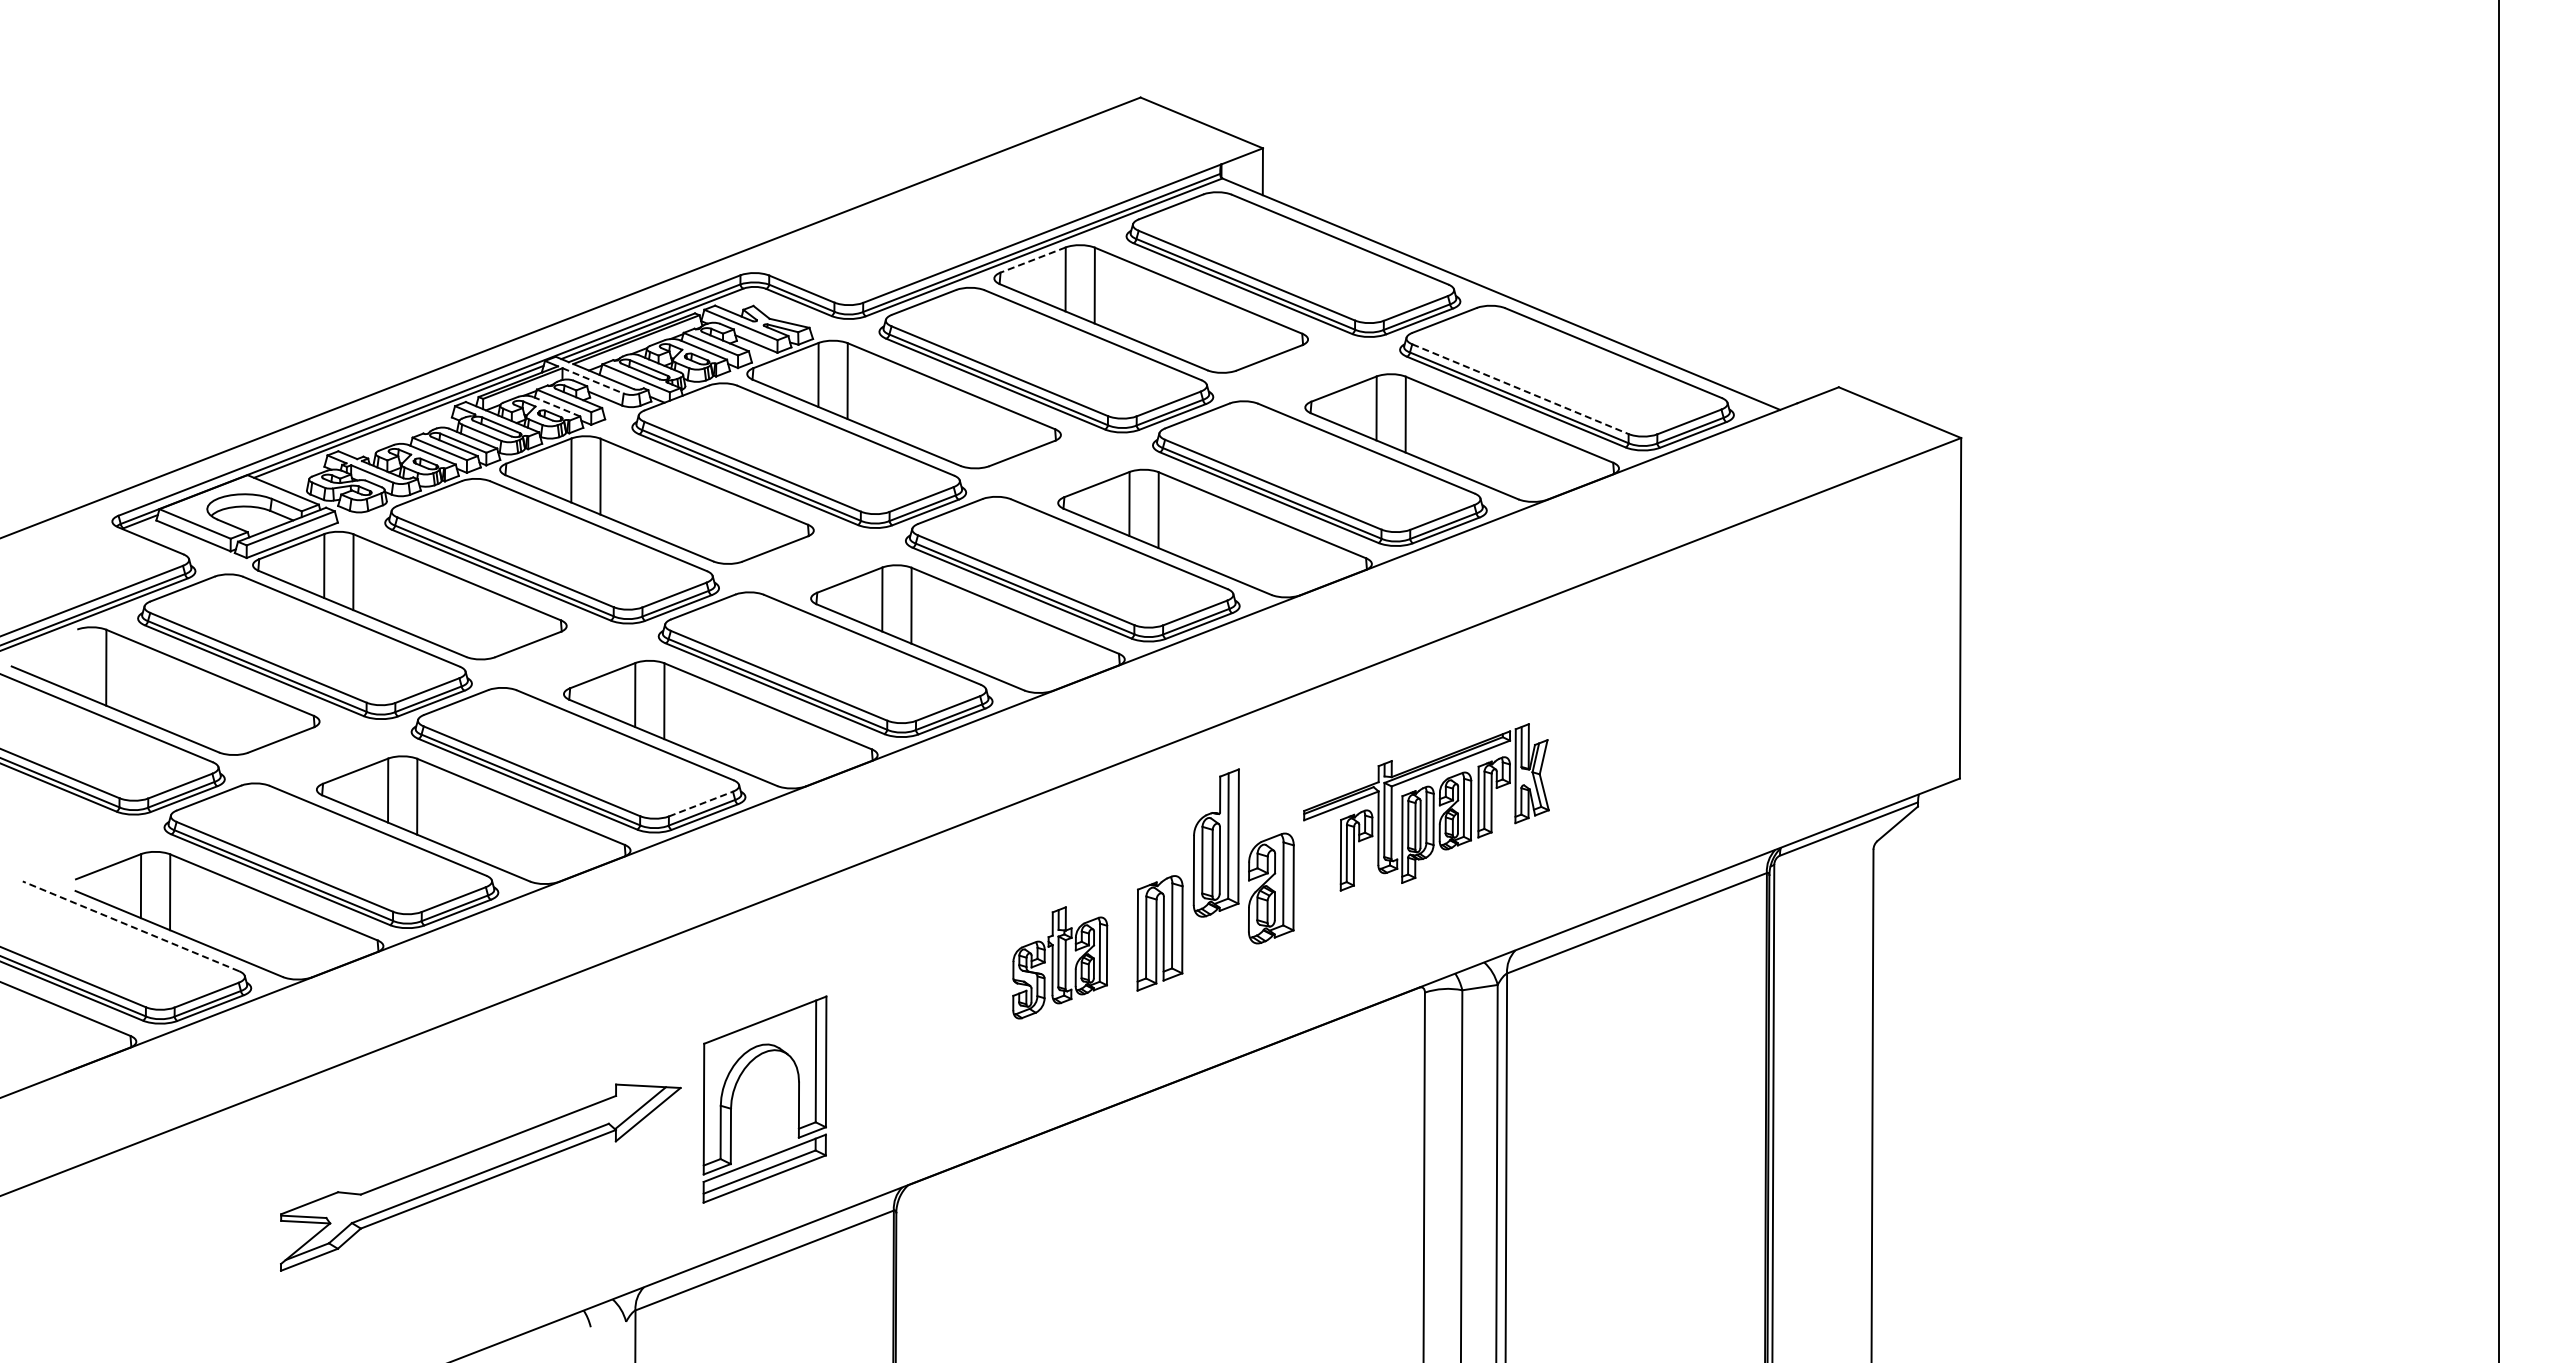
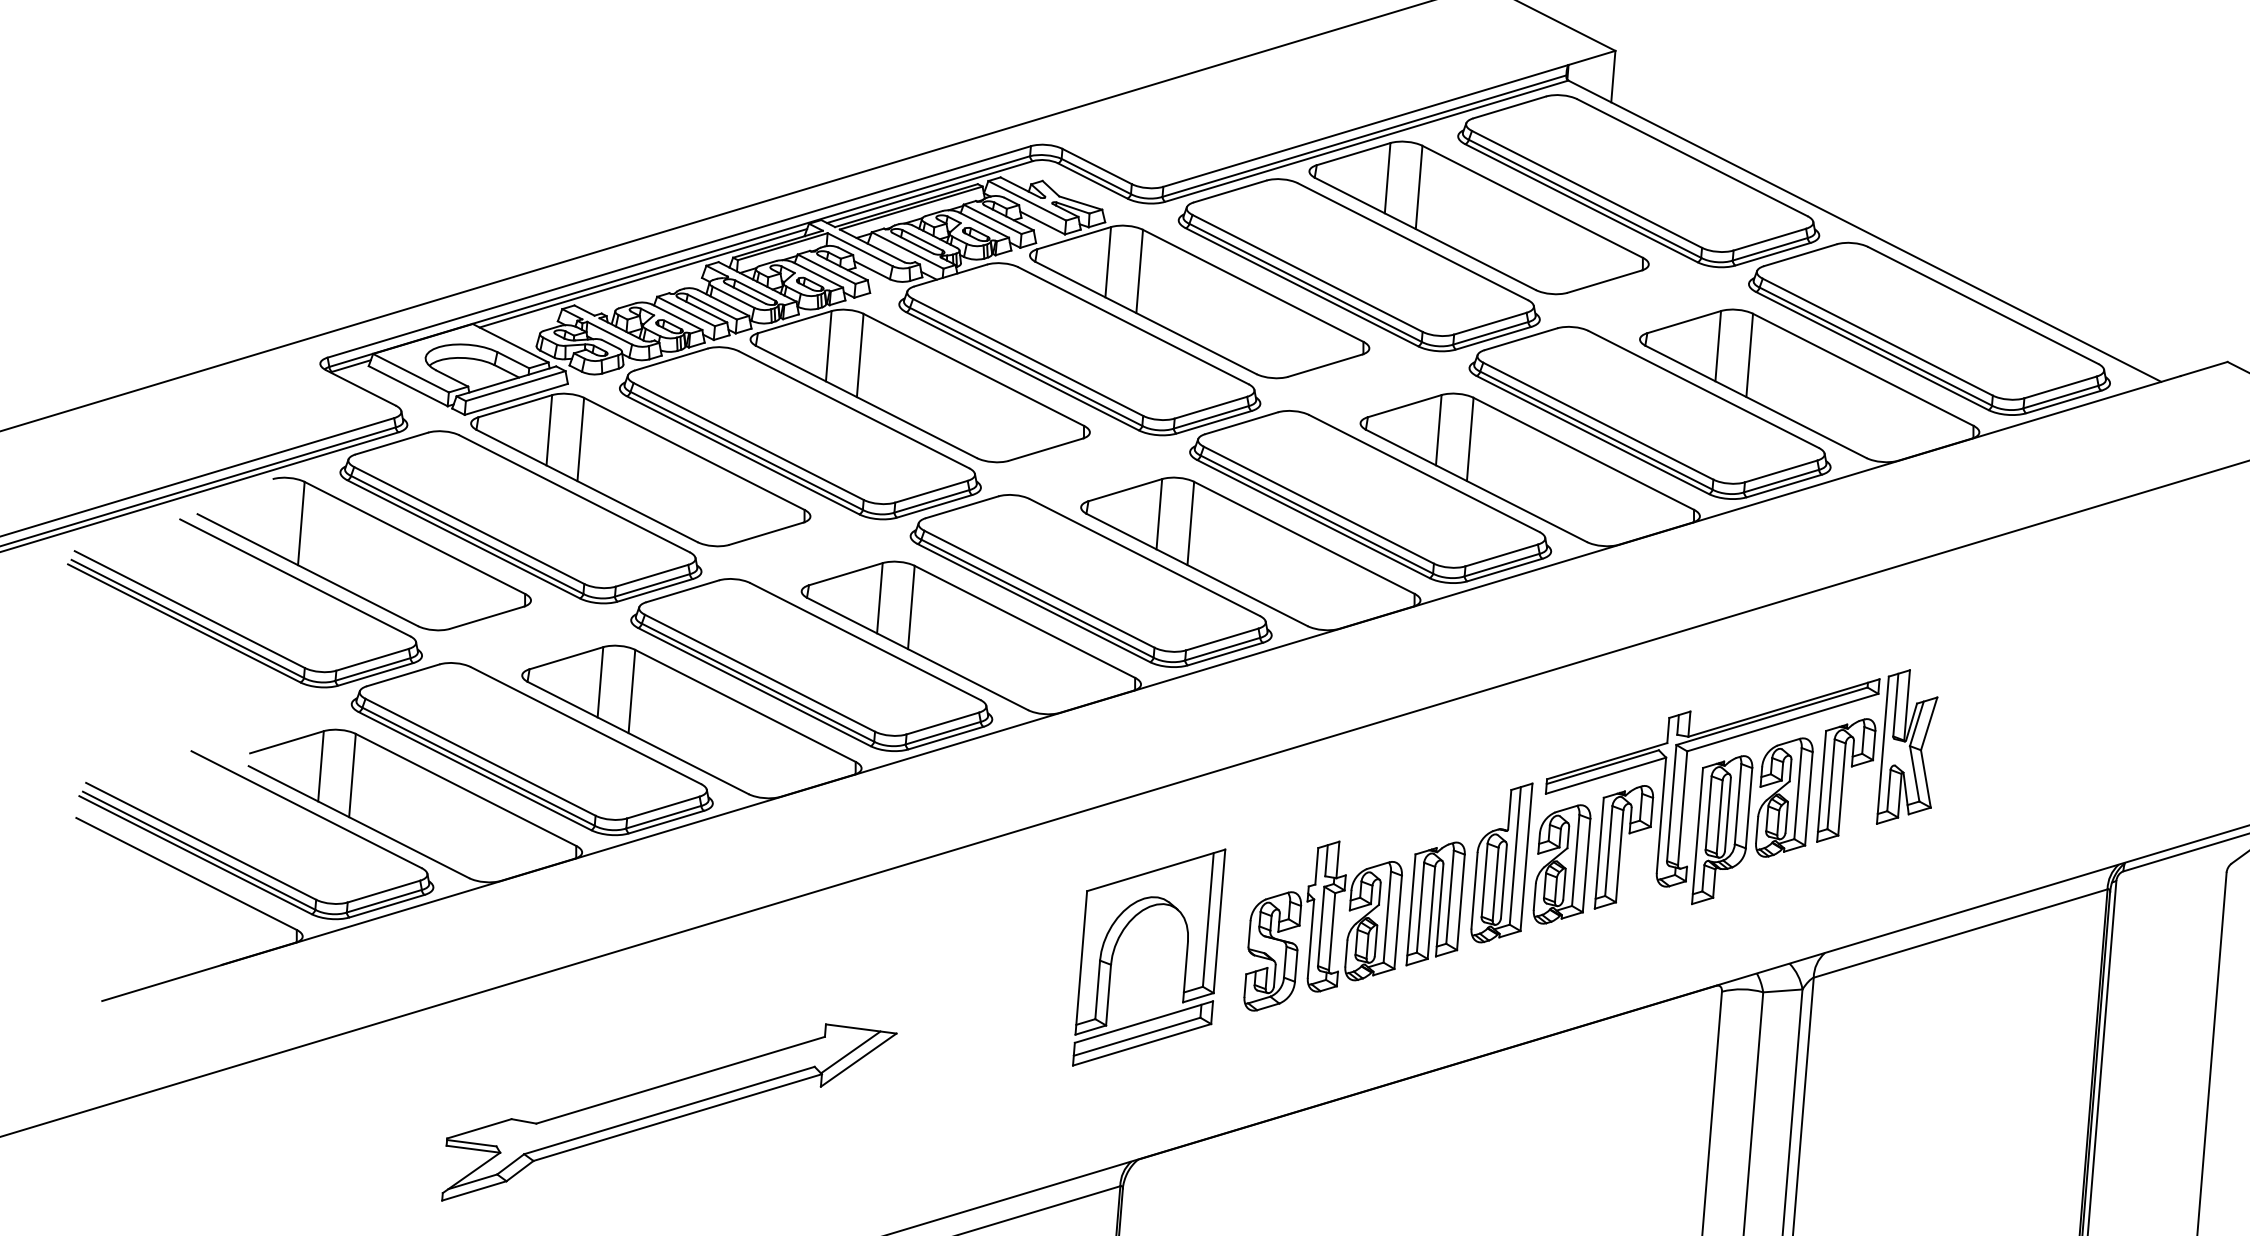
line: (1033, 260) -> (1353, 154), dashed -> solid
line: (593, 381) -> (860, 250), dashed -> solid
line: (1520, 389) -> (1877, 337), dashed -> solid
line: (556, 406) -> (817, 274), dashed -> solid
line: (701, 803) -> (943, 722), dashed -> solid
part: (1426, 807) -> (1739, 788), size x1.43
part: (1215, 842) -> (1500, 861), moved
line: (130, 926) -> (306, 809), dashed -> solid
part: (1060, 962) -> (1324, 927), size x1.43
part: (735, 1089) -> (1117, 944), moved

